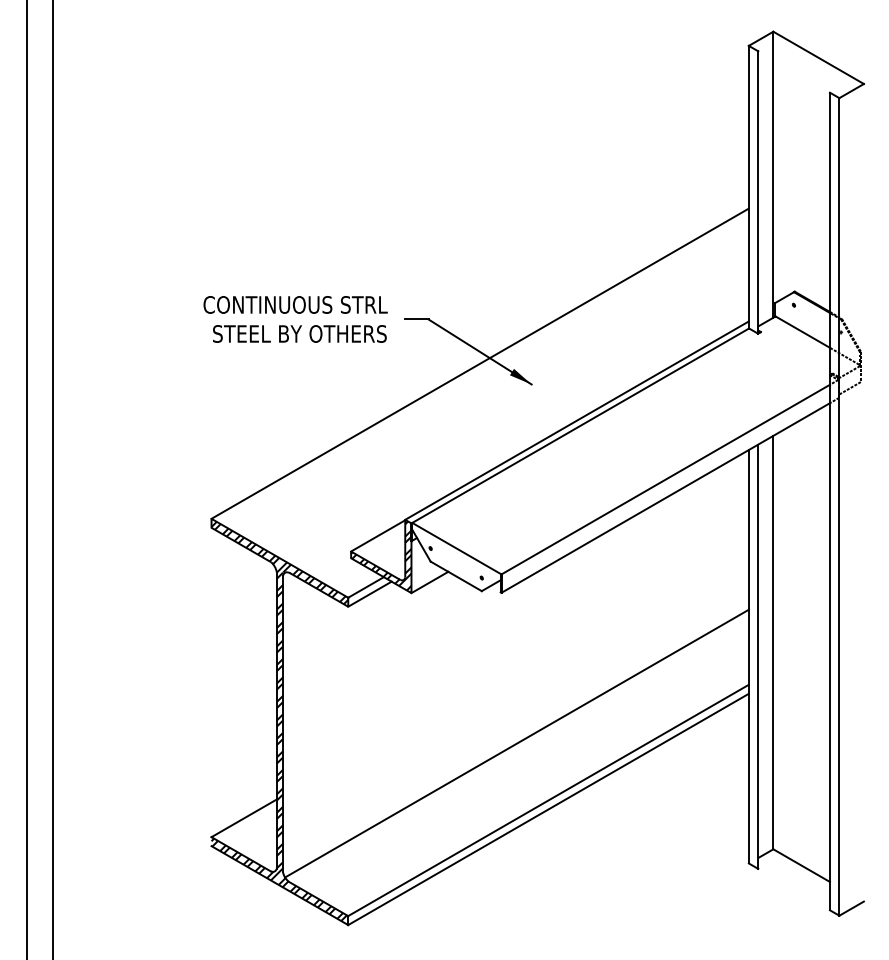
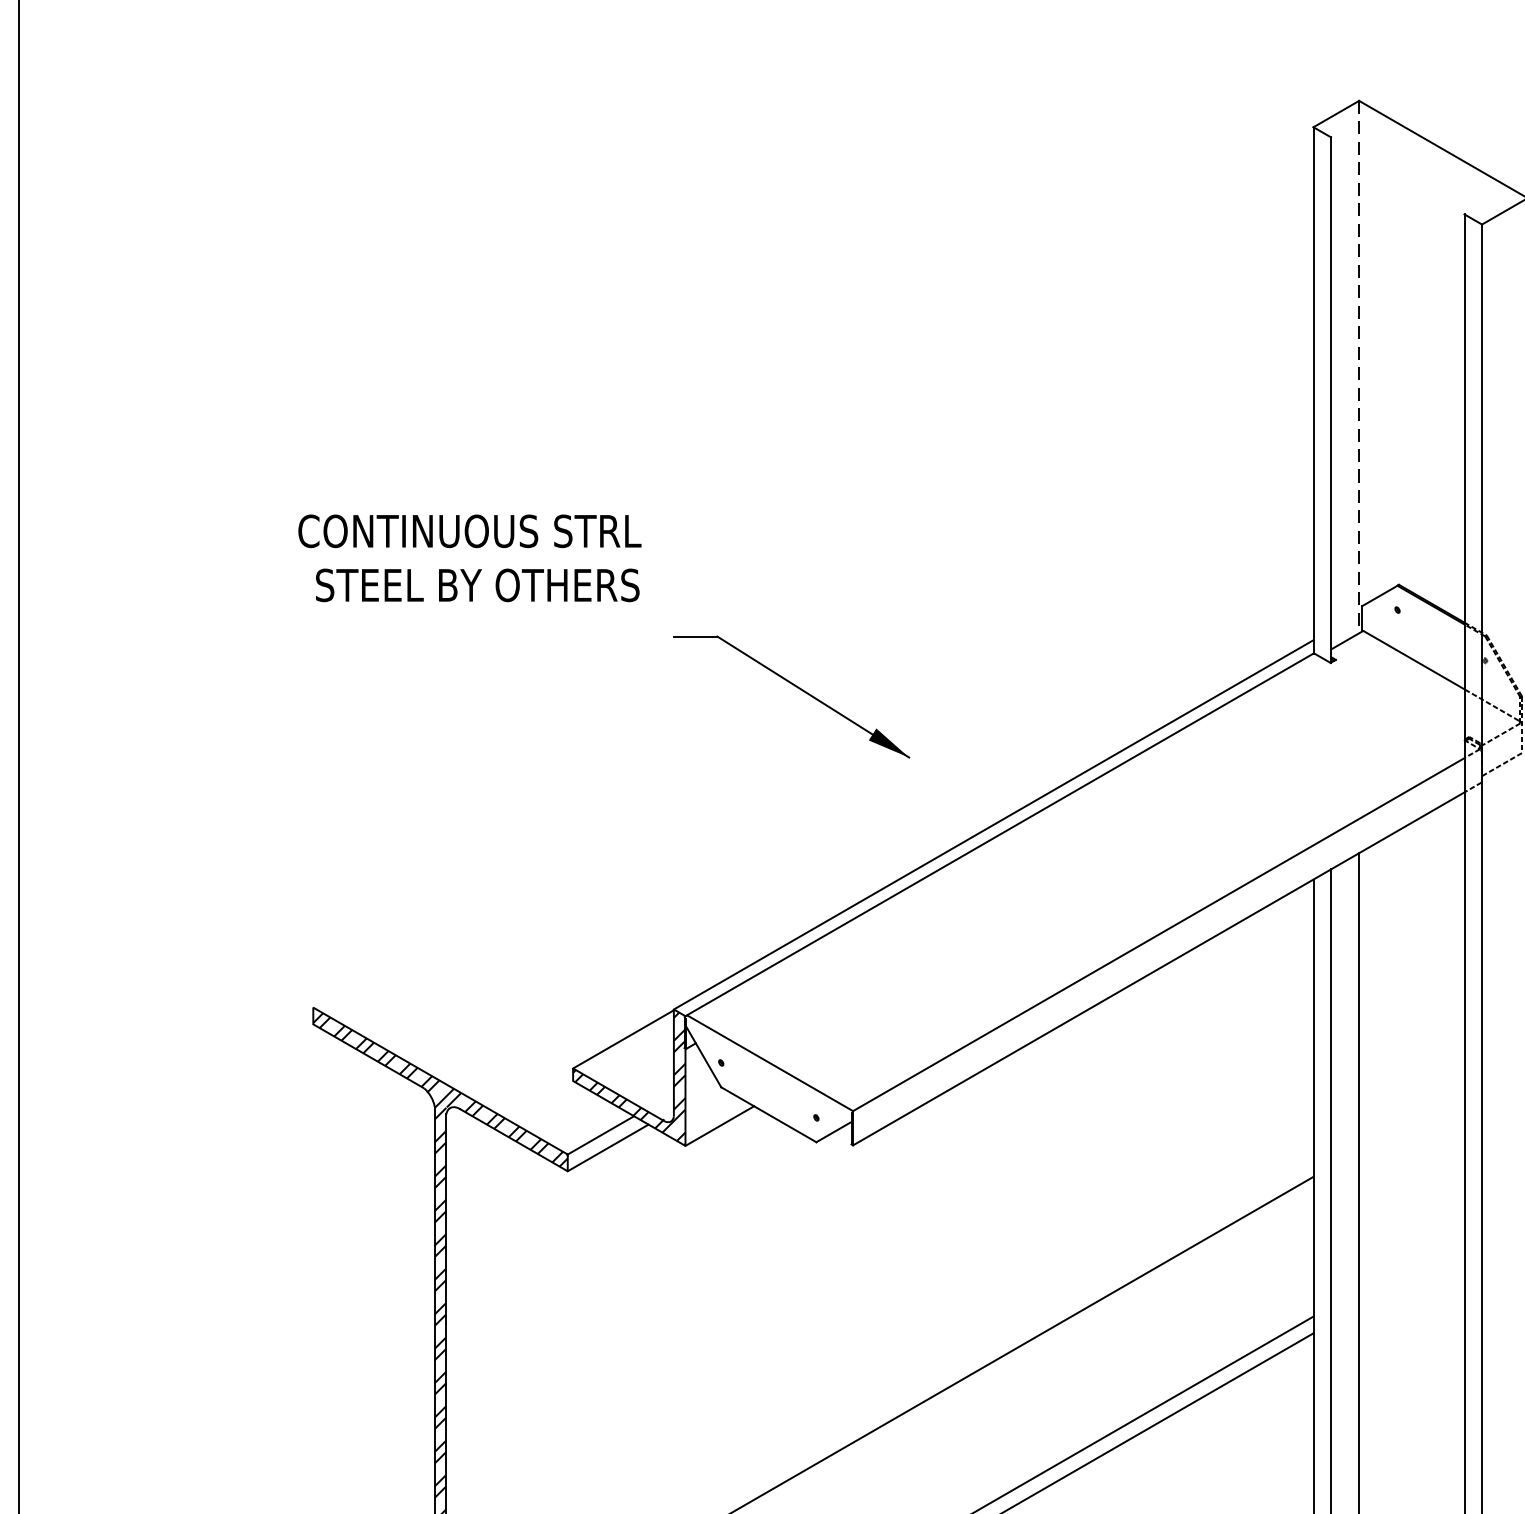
line: (773, 175) -> (1359, 368), solid -> dashed
text: (295, 319) -> (469, 558), moved
line: (479, 363) -> (812, 718), removed

